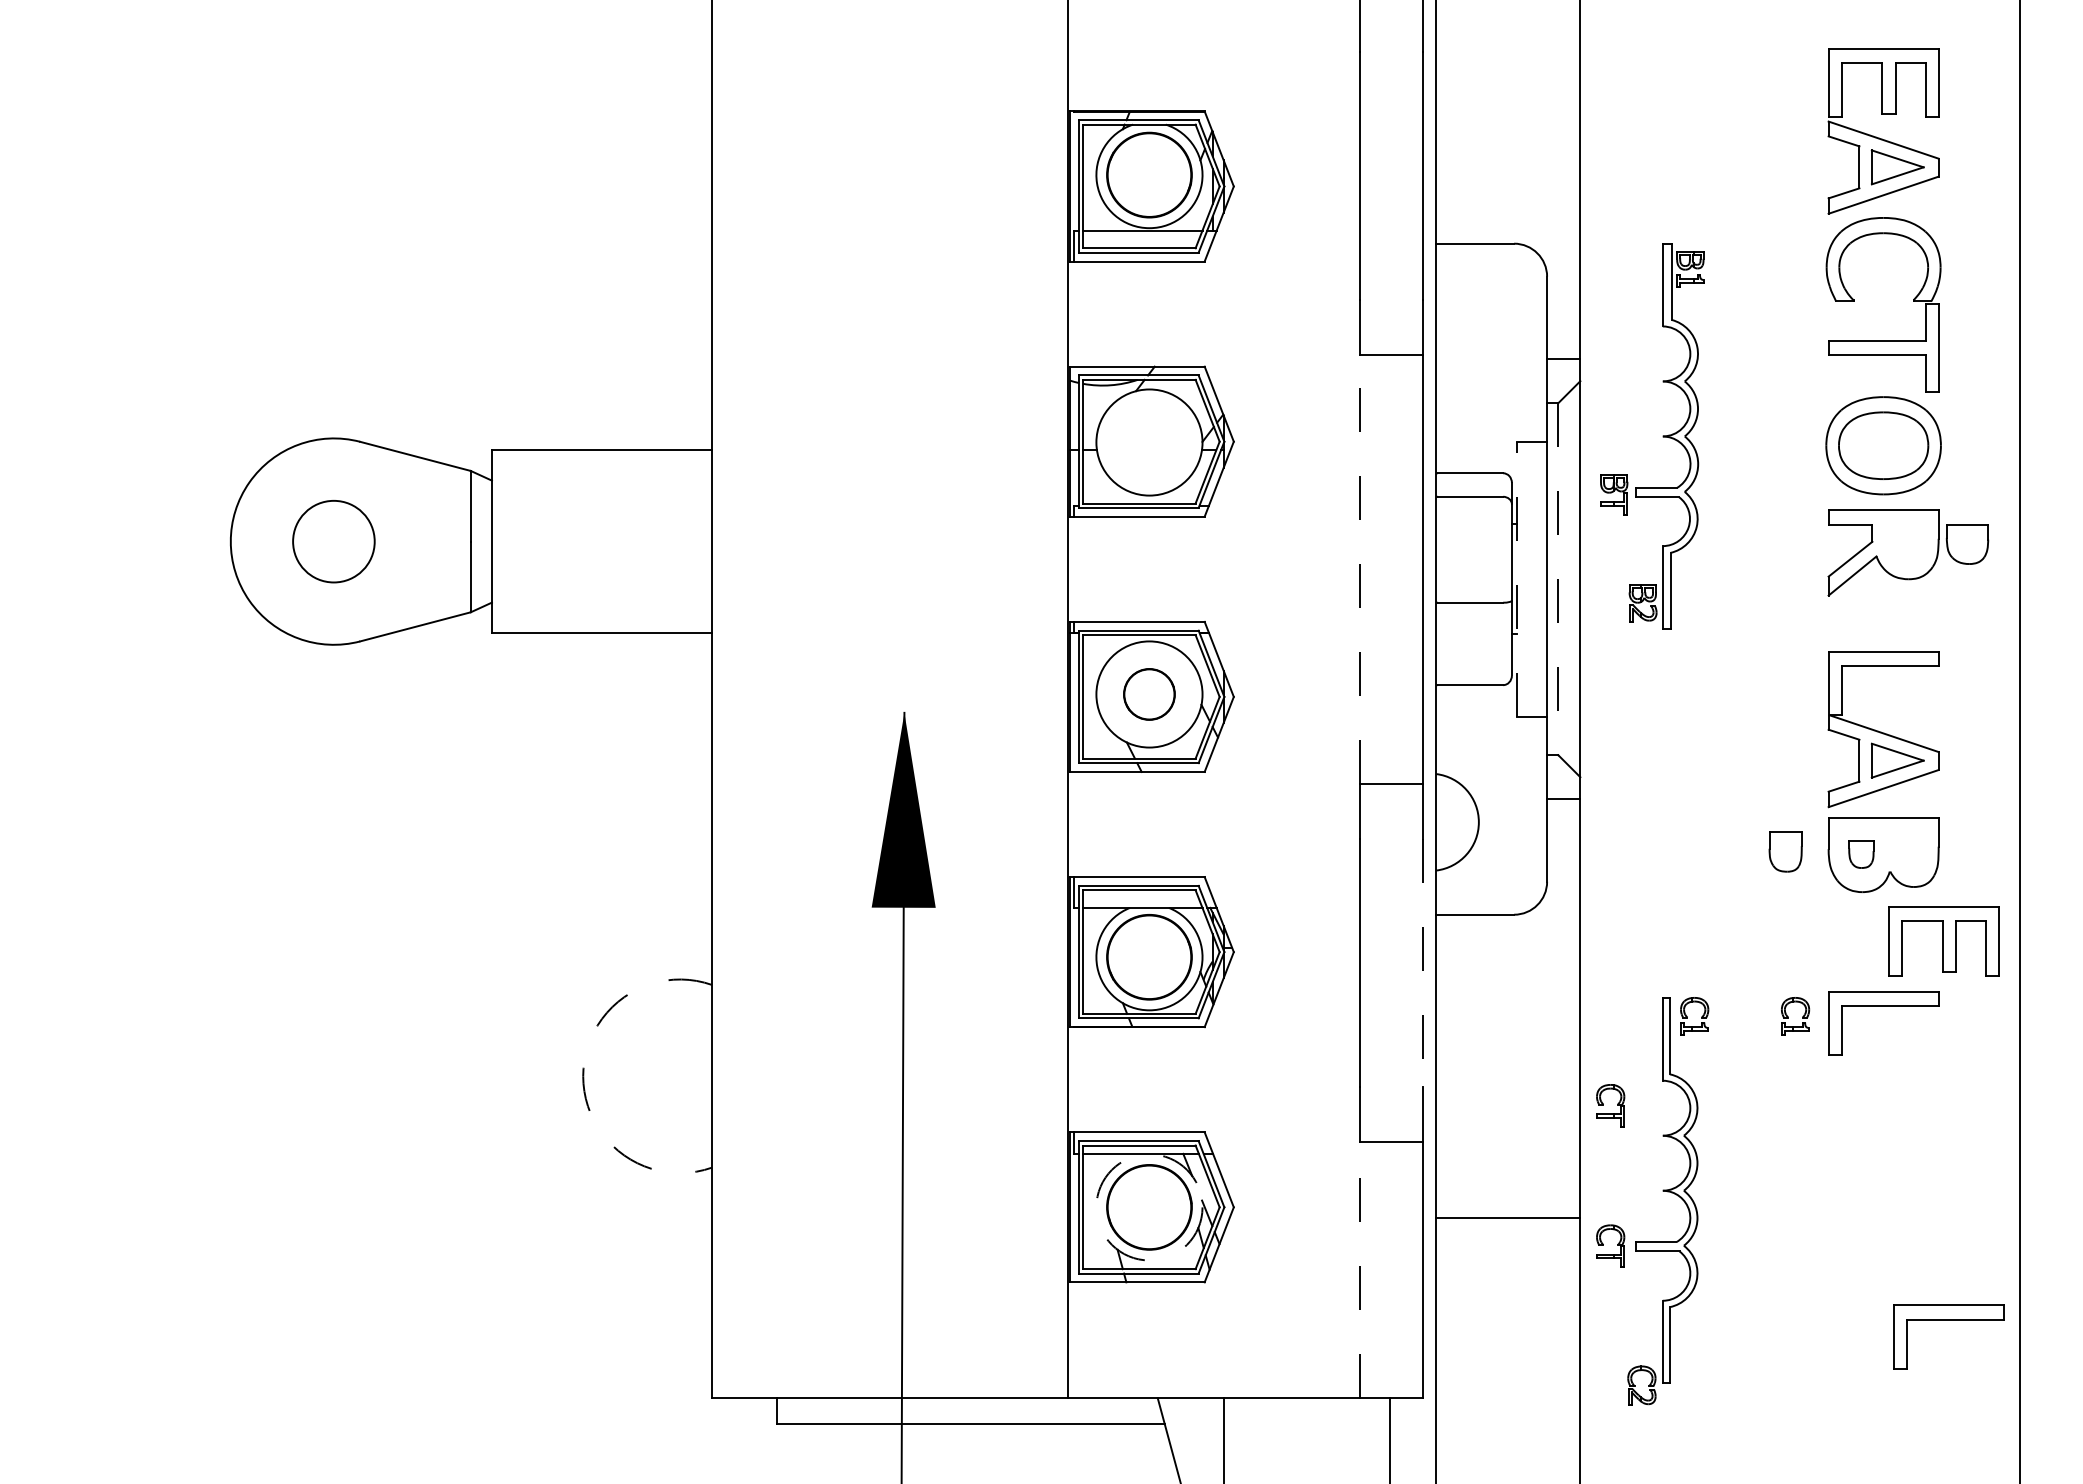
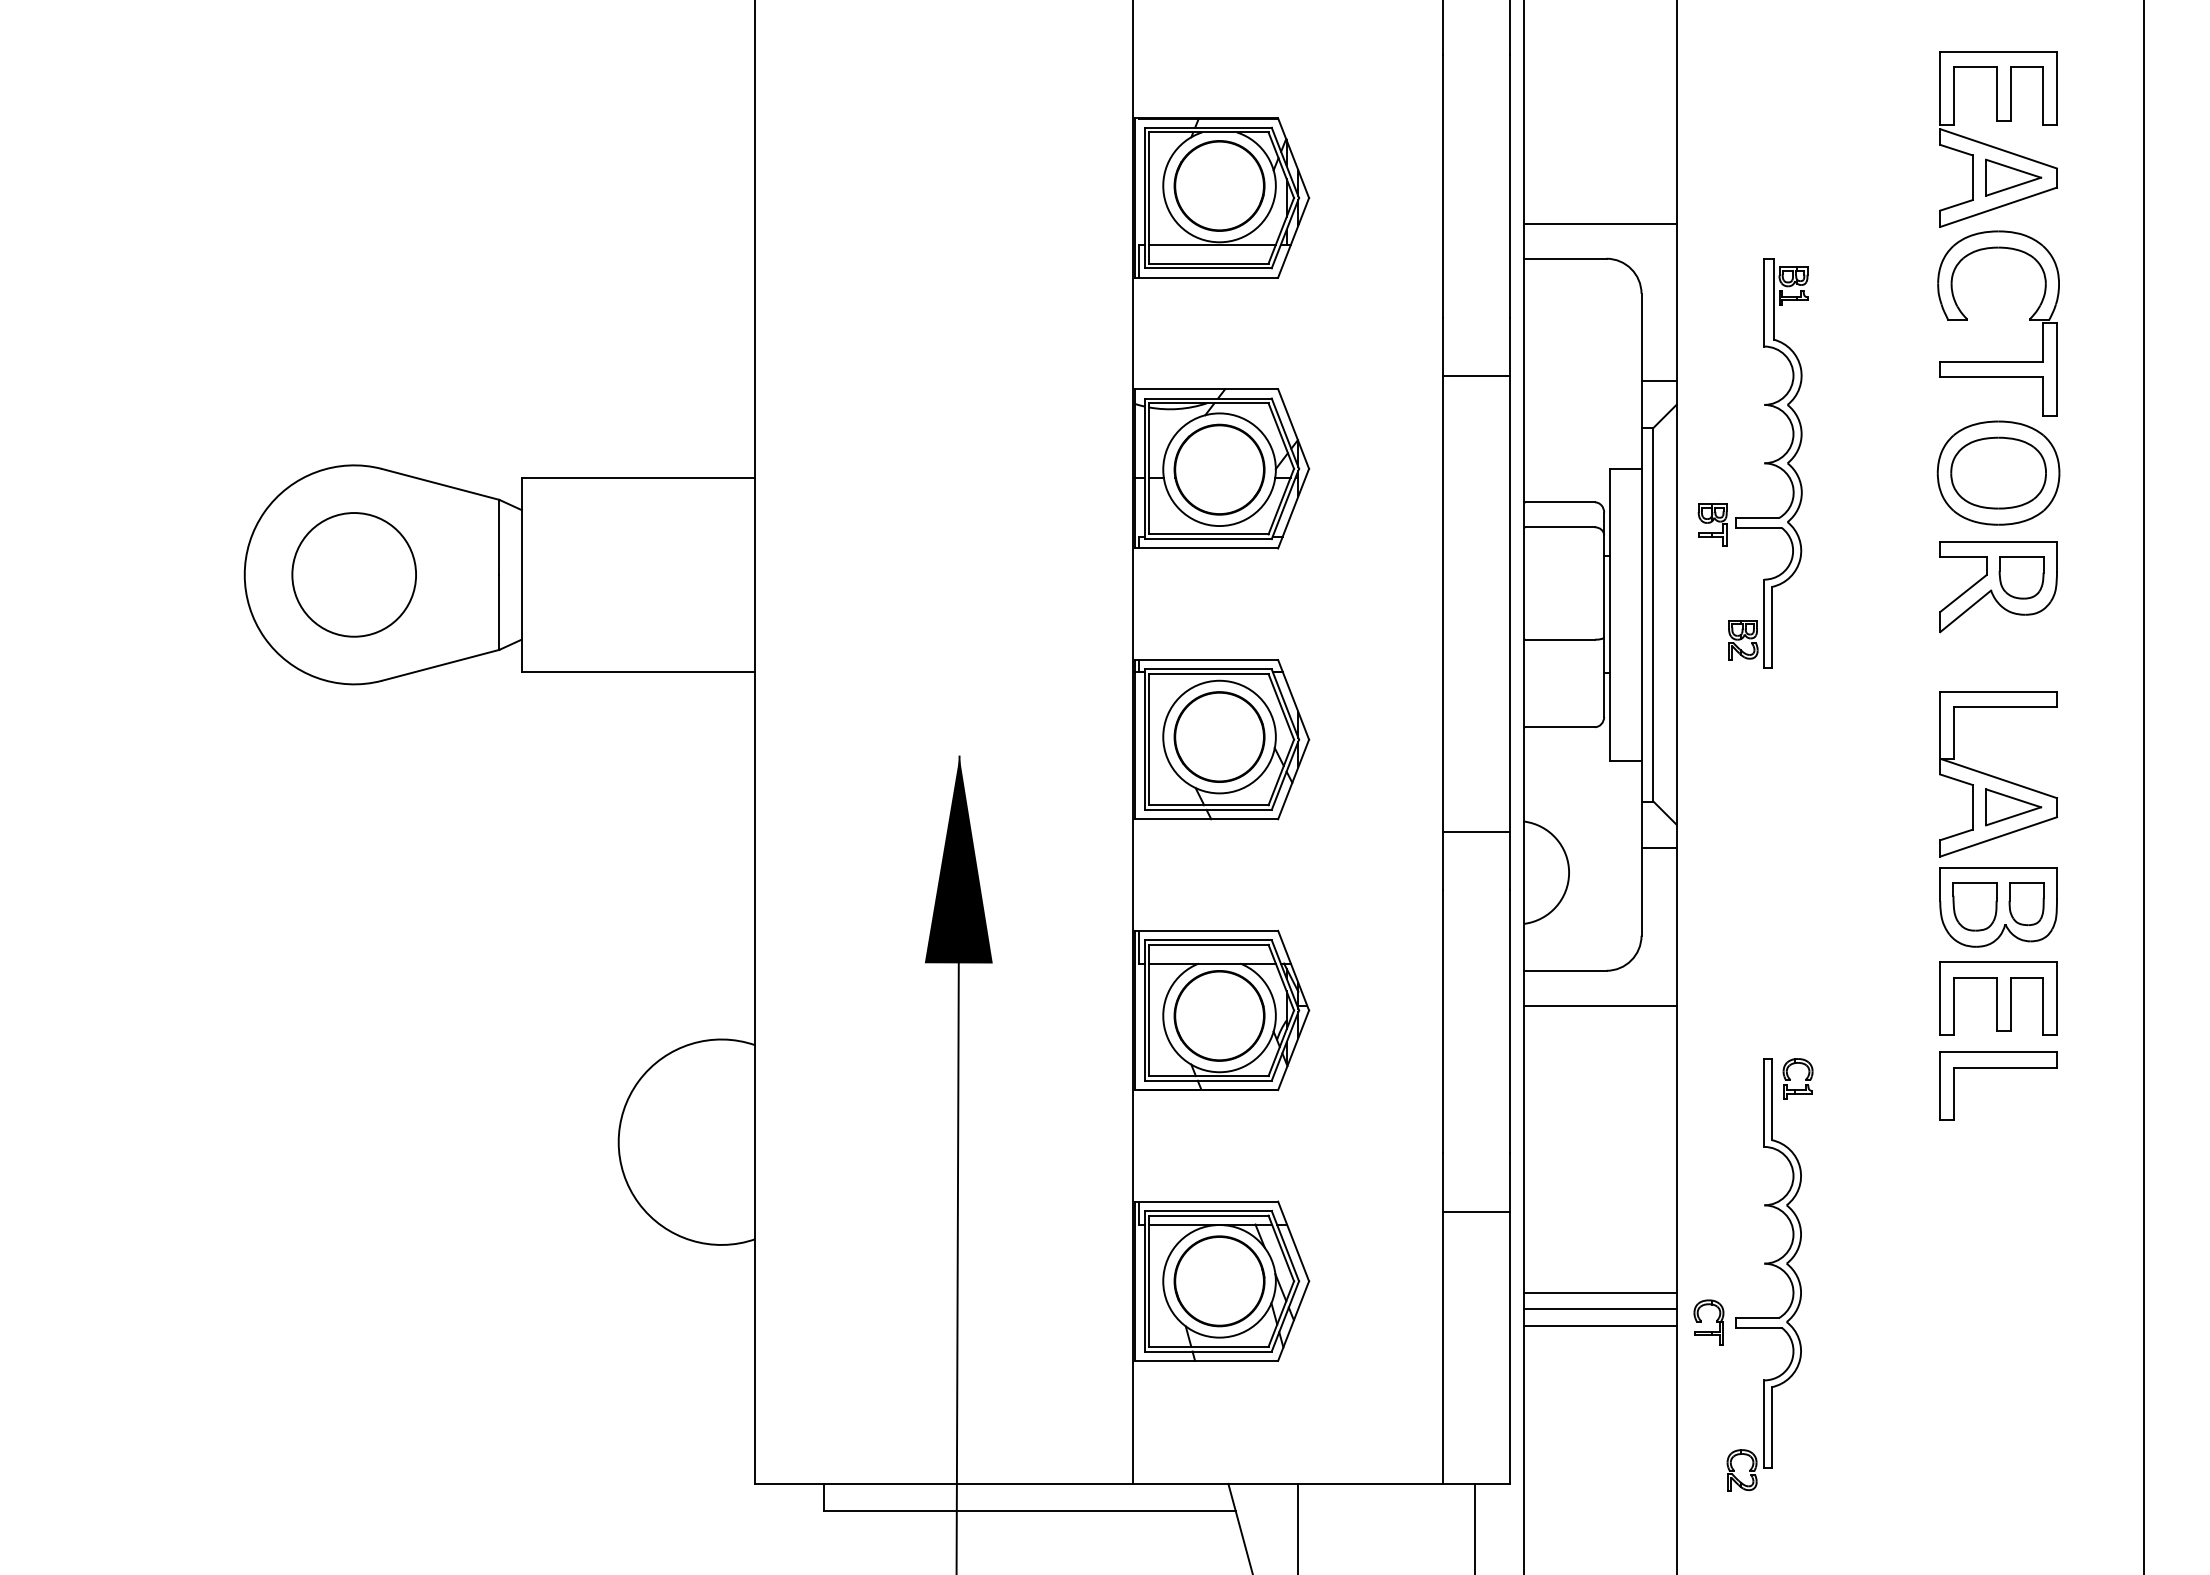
line: (1507, 210) -> (1599, 223), added
circle: (1149, 442) -> (1219, 469), added
circle: (333, 541) -> (353, 574), size x1.43
part: (1967, 544) -> (2021, 577), moved
line: (1359, 569) -> (1442, 604), dashed -> solid
line: (1517, 578) -> (1610, 614), dashed -> solid
line: (1558, 578) -> (1653, 614), dashed -> solid
circle: (1149, 693) -> (1219, 736), size x1.67
part: (1785, 852) -> (2026, 904), moved
part: (1860, 854) -> (1974, 906), size x1.67
part: (1943, 940) -> (1998, 998), moved
line: (1507, 947) -> (1599, 1005), added
line: (1423, 963) -> (1510, 1022), dashed -> solid
part: (1788, 1016) -> (1897, 1078), removed
arc: (583, 1076) -> (618, 1142), dashed -> solid
part: (1603, 1105) -> (1701, 1173), removed
circle: (1149, 1207) -> (1219, 1281), dashed -> solid
line: (1507, 1233) -> (1599, 1309), added
line: (1507, 1249) -> (1599, 1325), added
line: (1359, 1269) -> (1442, 1347), dashed -> solid
part: (1948, 1320) -> (2067, 1401), removed

